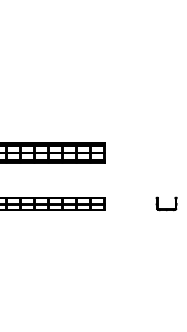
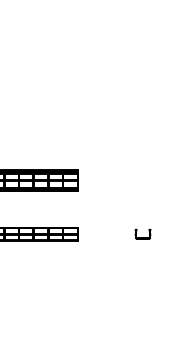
part: (166, 203) -> (142, 233), size x0.7

